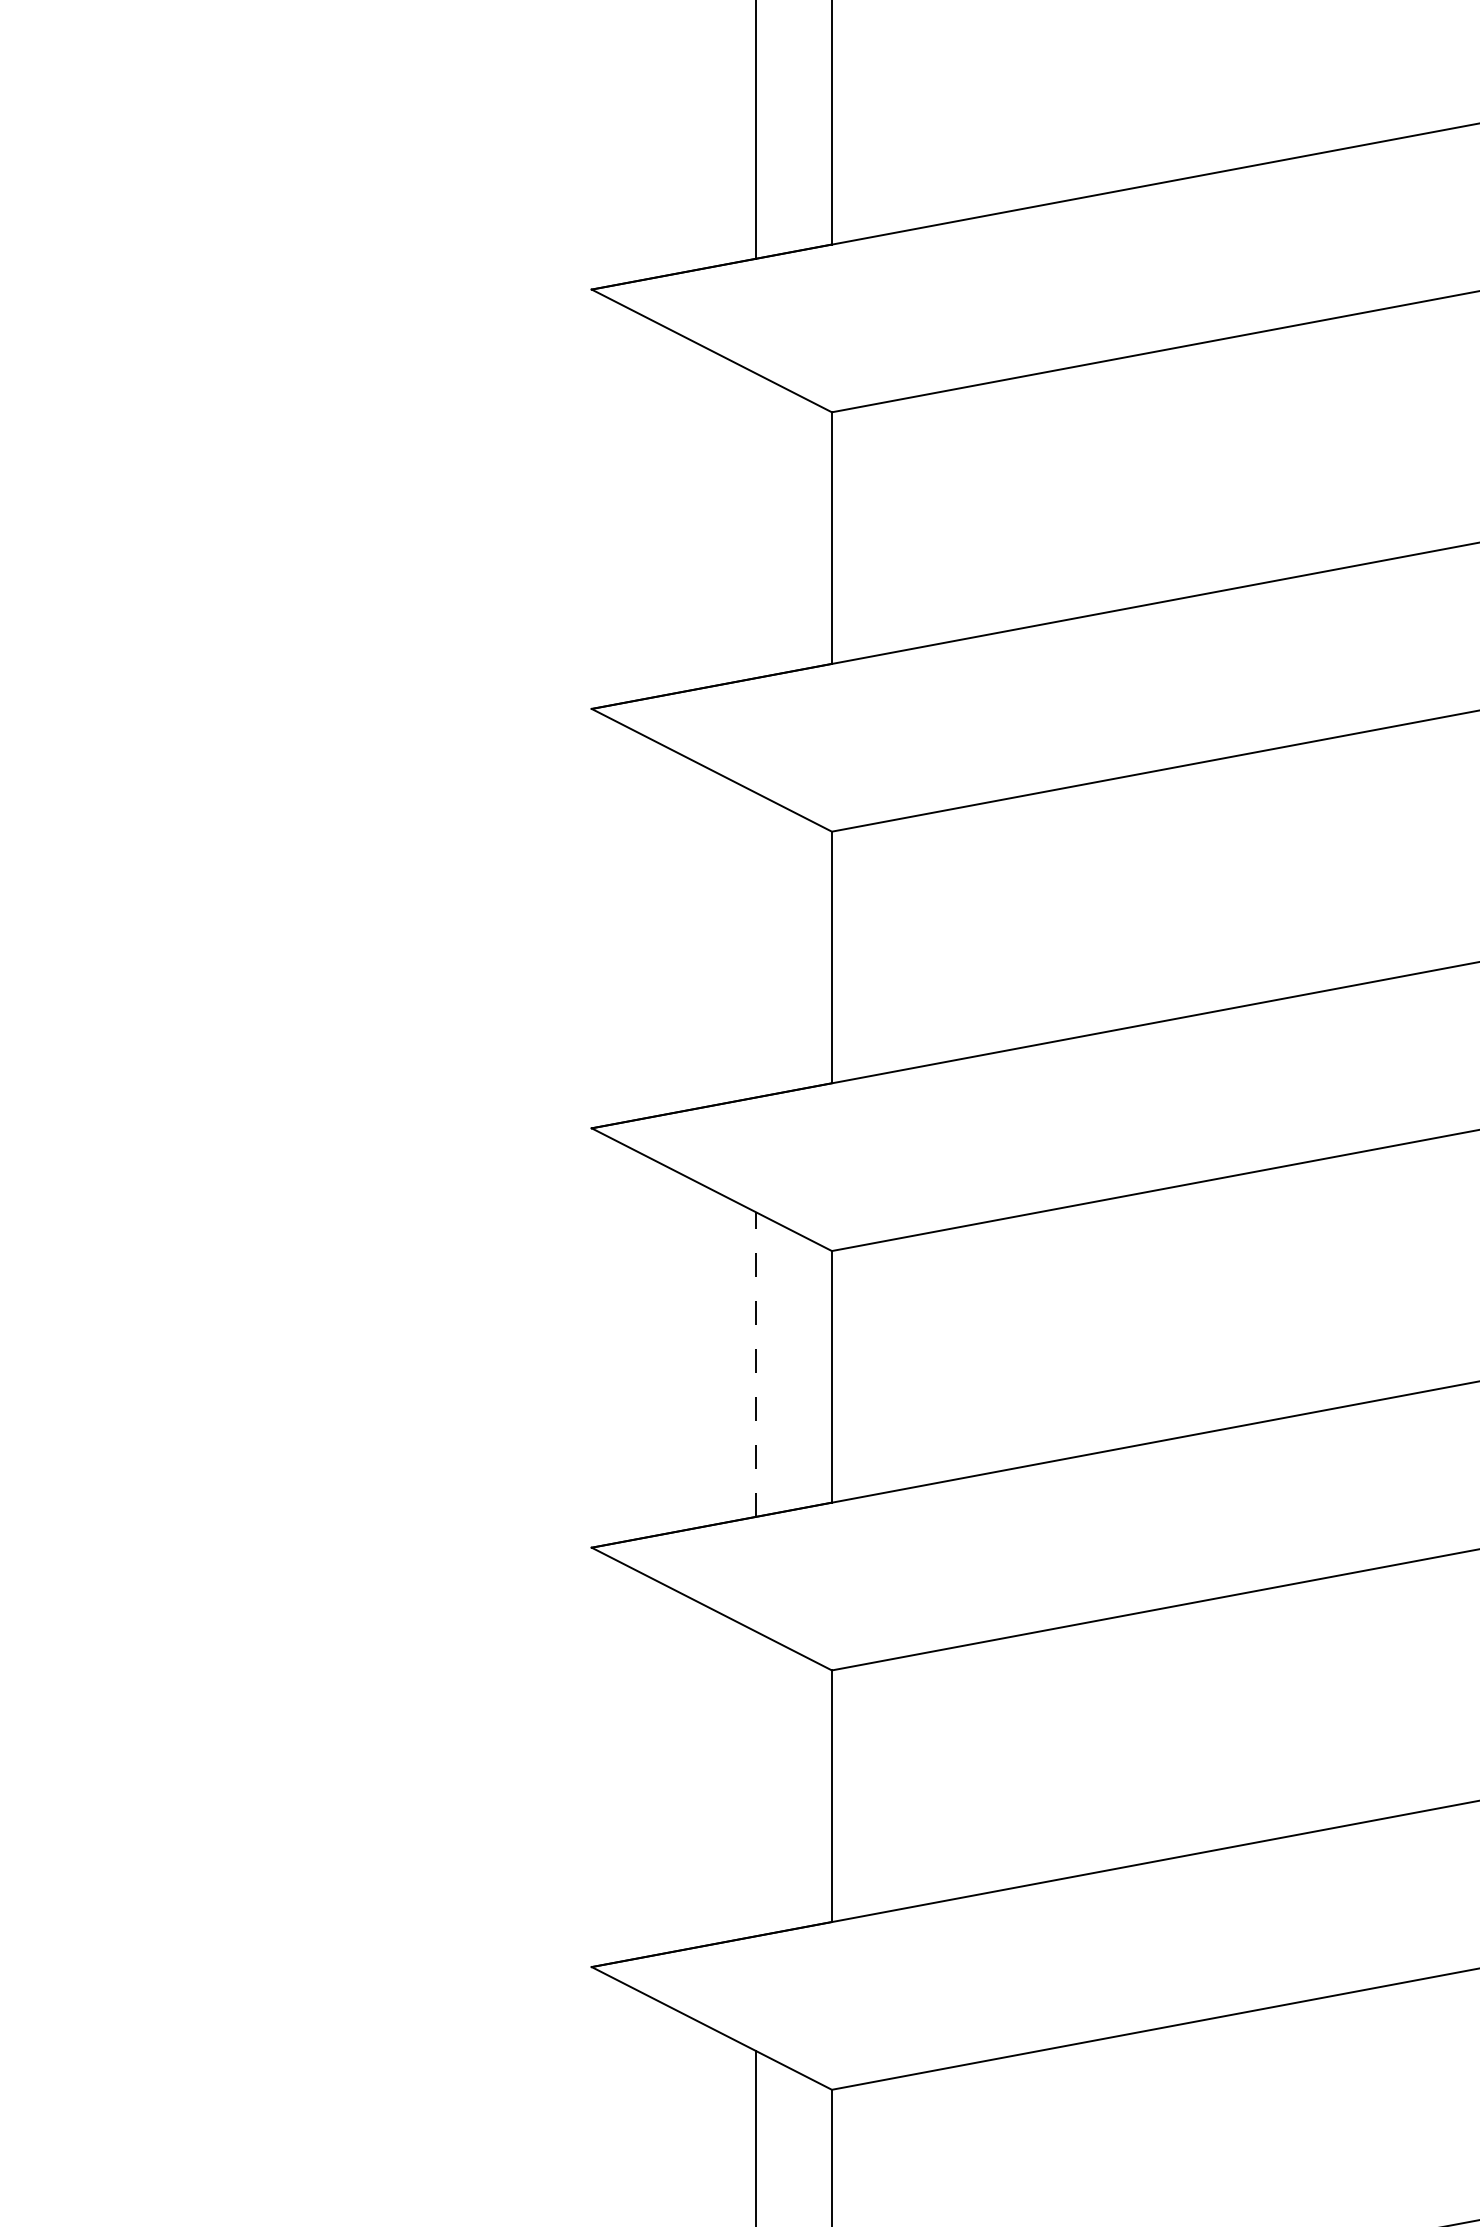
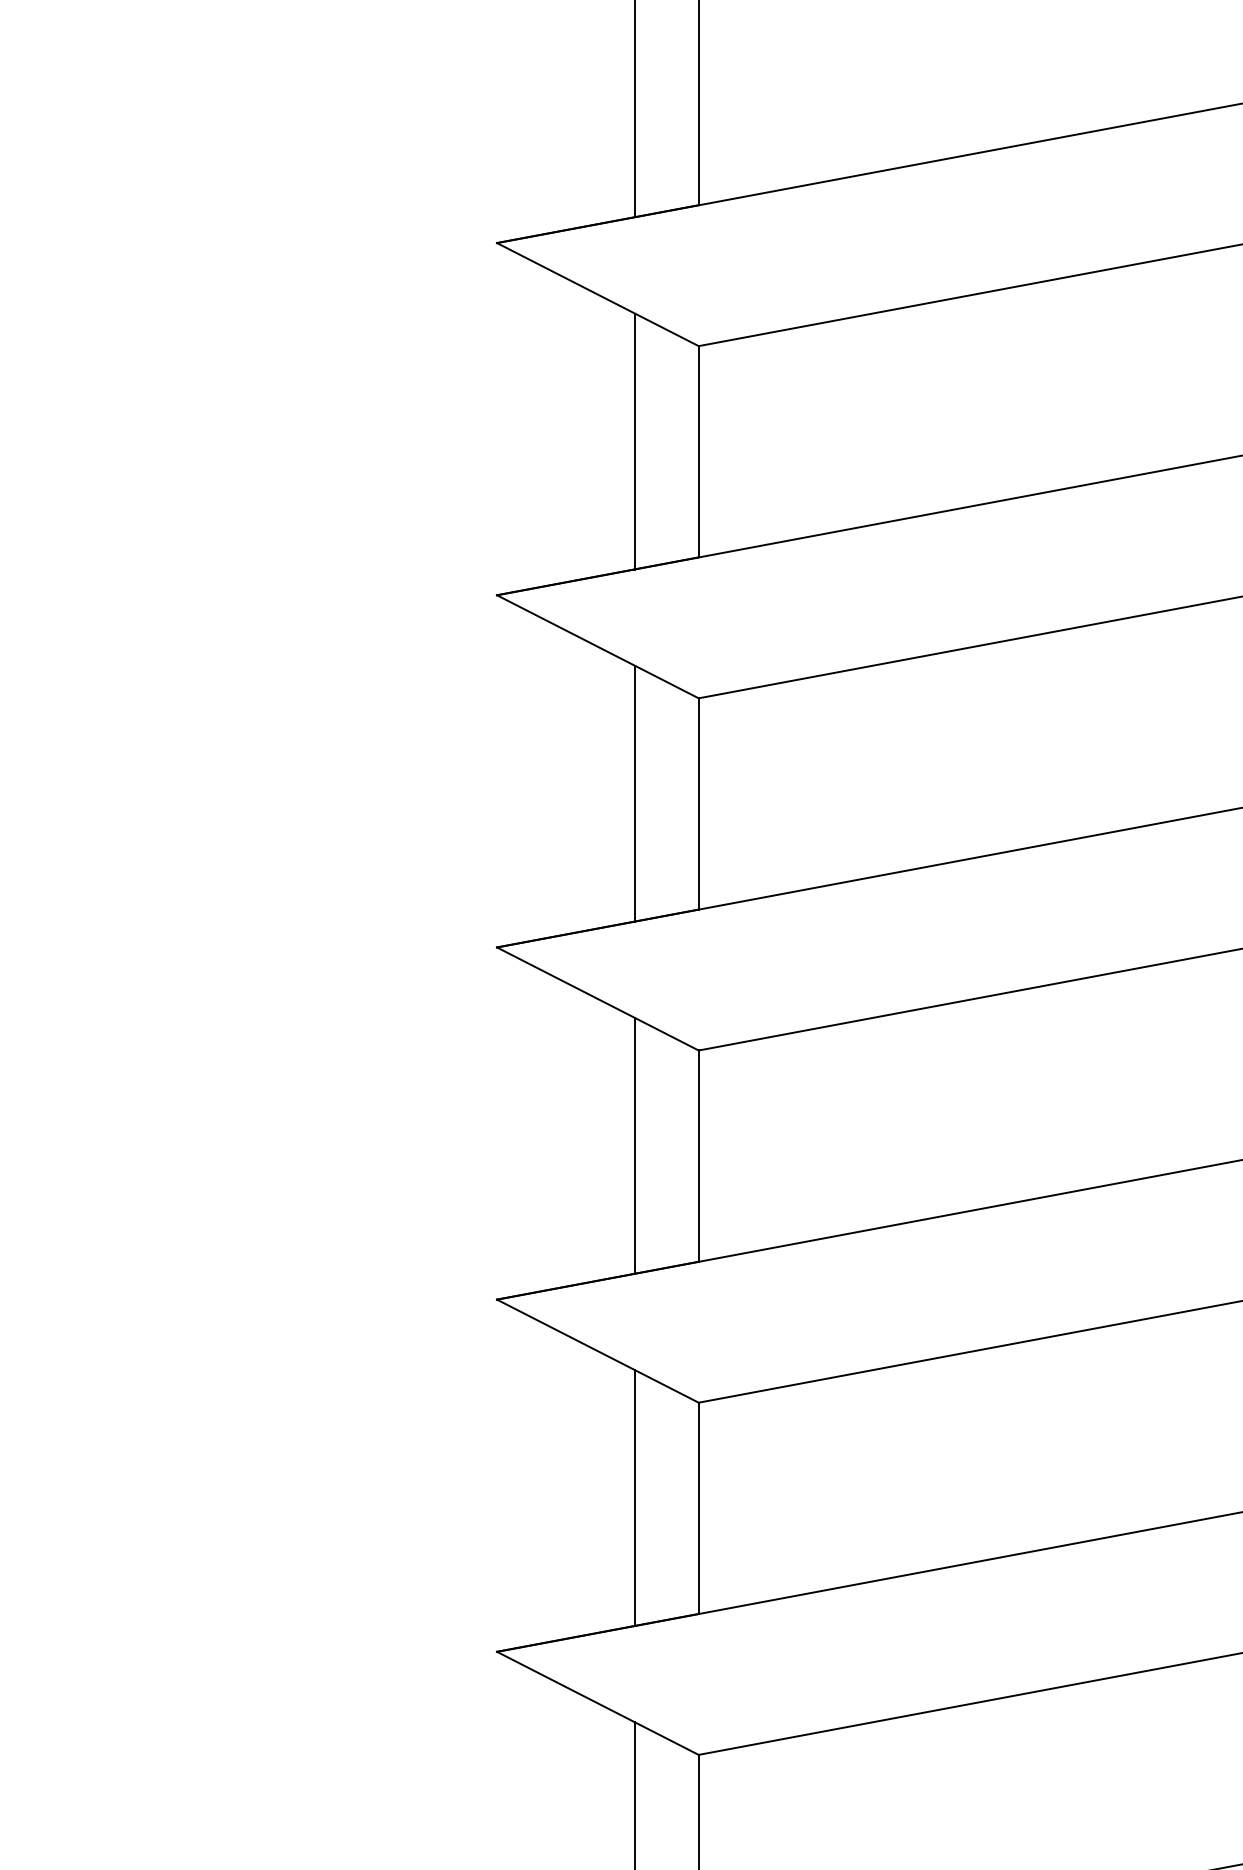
line: (755, 525) -> (634, 441), added
line: (755, 944) -> (634, 793), added
line: (755, 1364) -> (634, 1145), dashed -> solid
line: (755, 1783) -> (634, 1497), added

